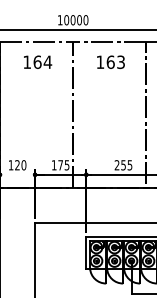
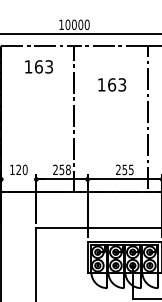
text: (47, 61) -> (48, 66), 164 -> 163
text: (111, 61) -> (112, 84), moved
text: (60, 164) -> (61, 169), 175 -> 258

